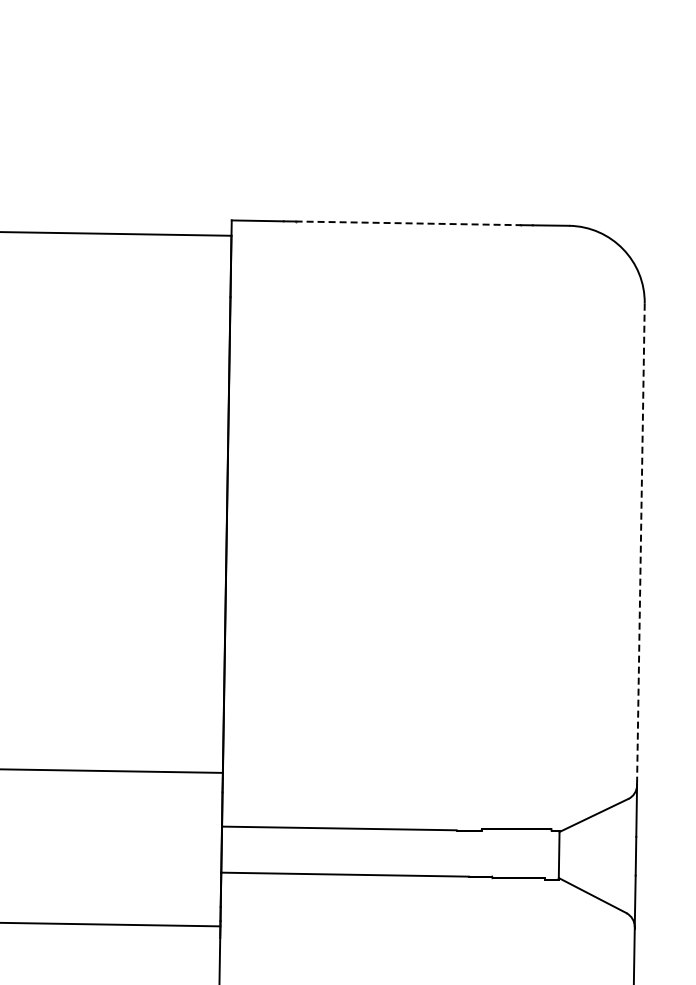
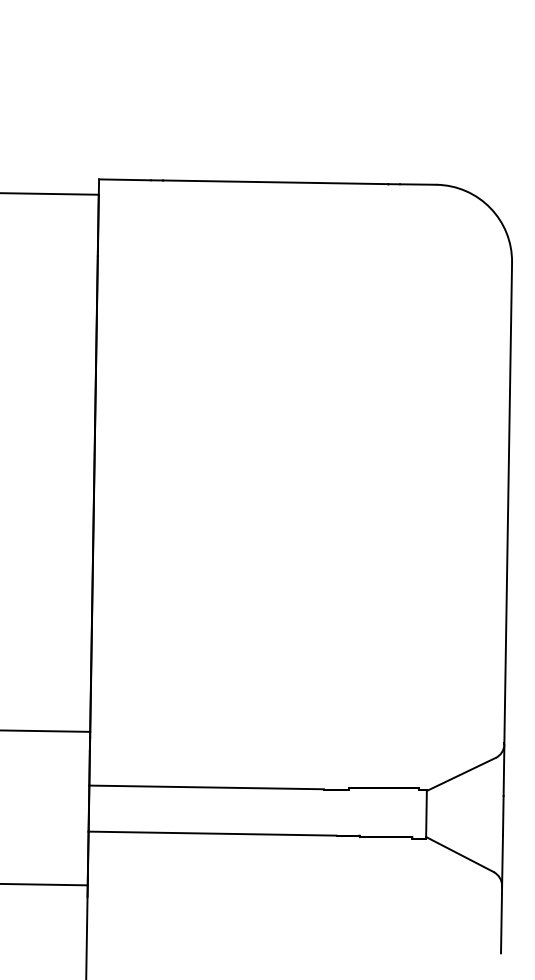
line: (408, 223) -> (275, 182), dashed -> solid
line: (640, 543) -> (507, 502), dashed -> solid

